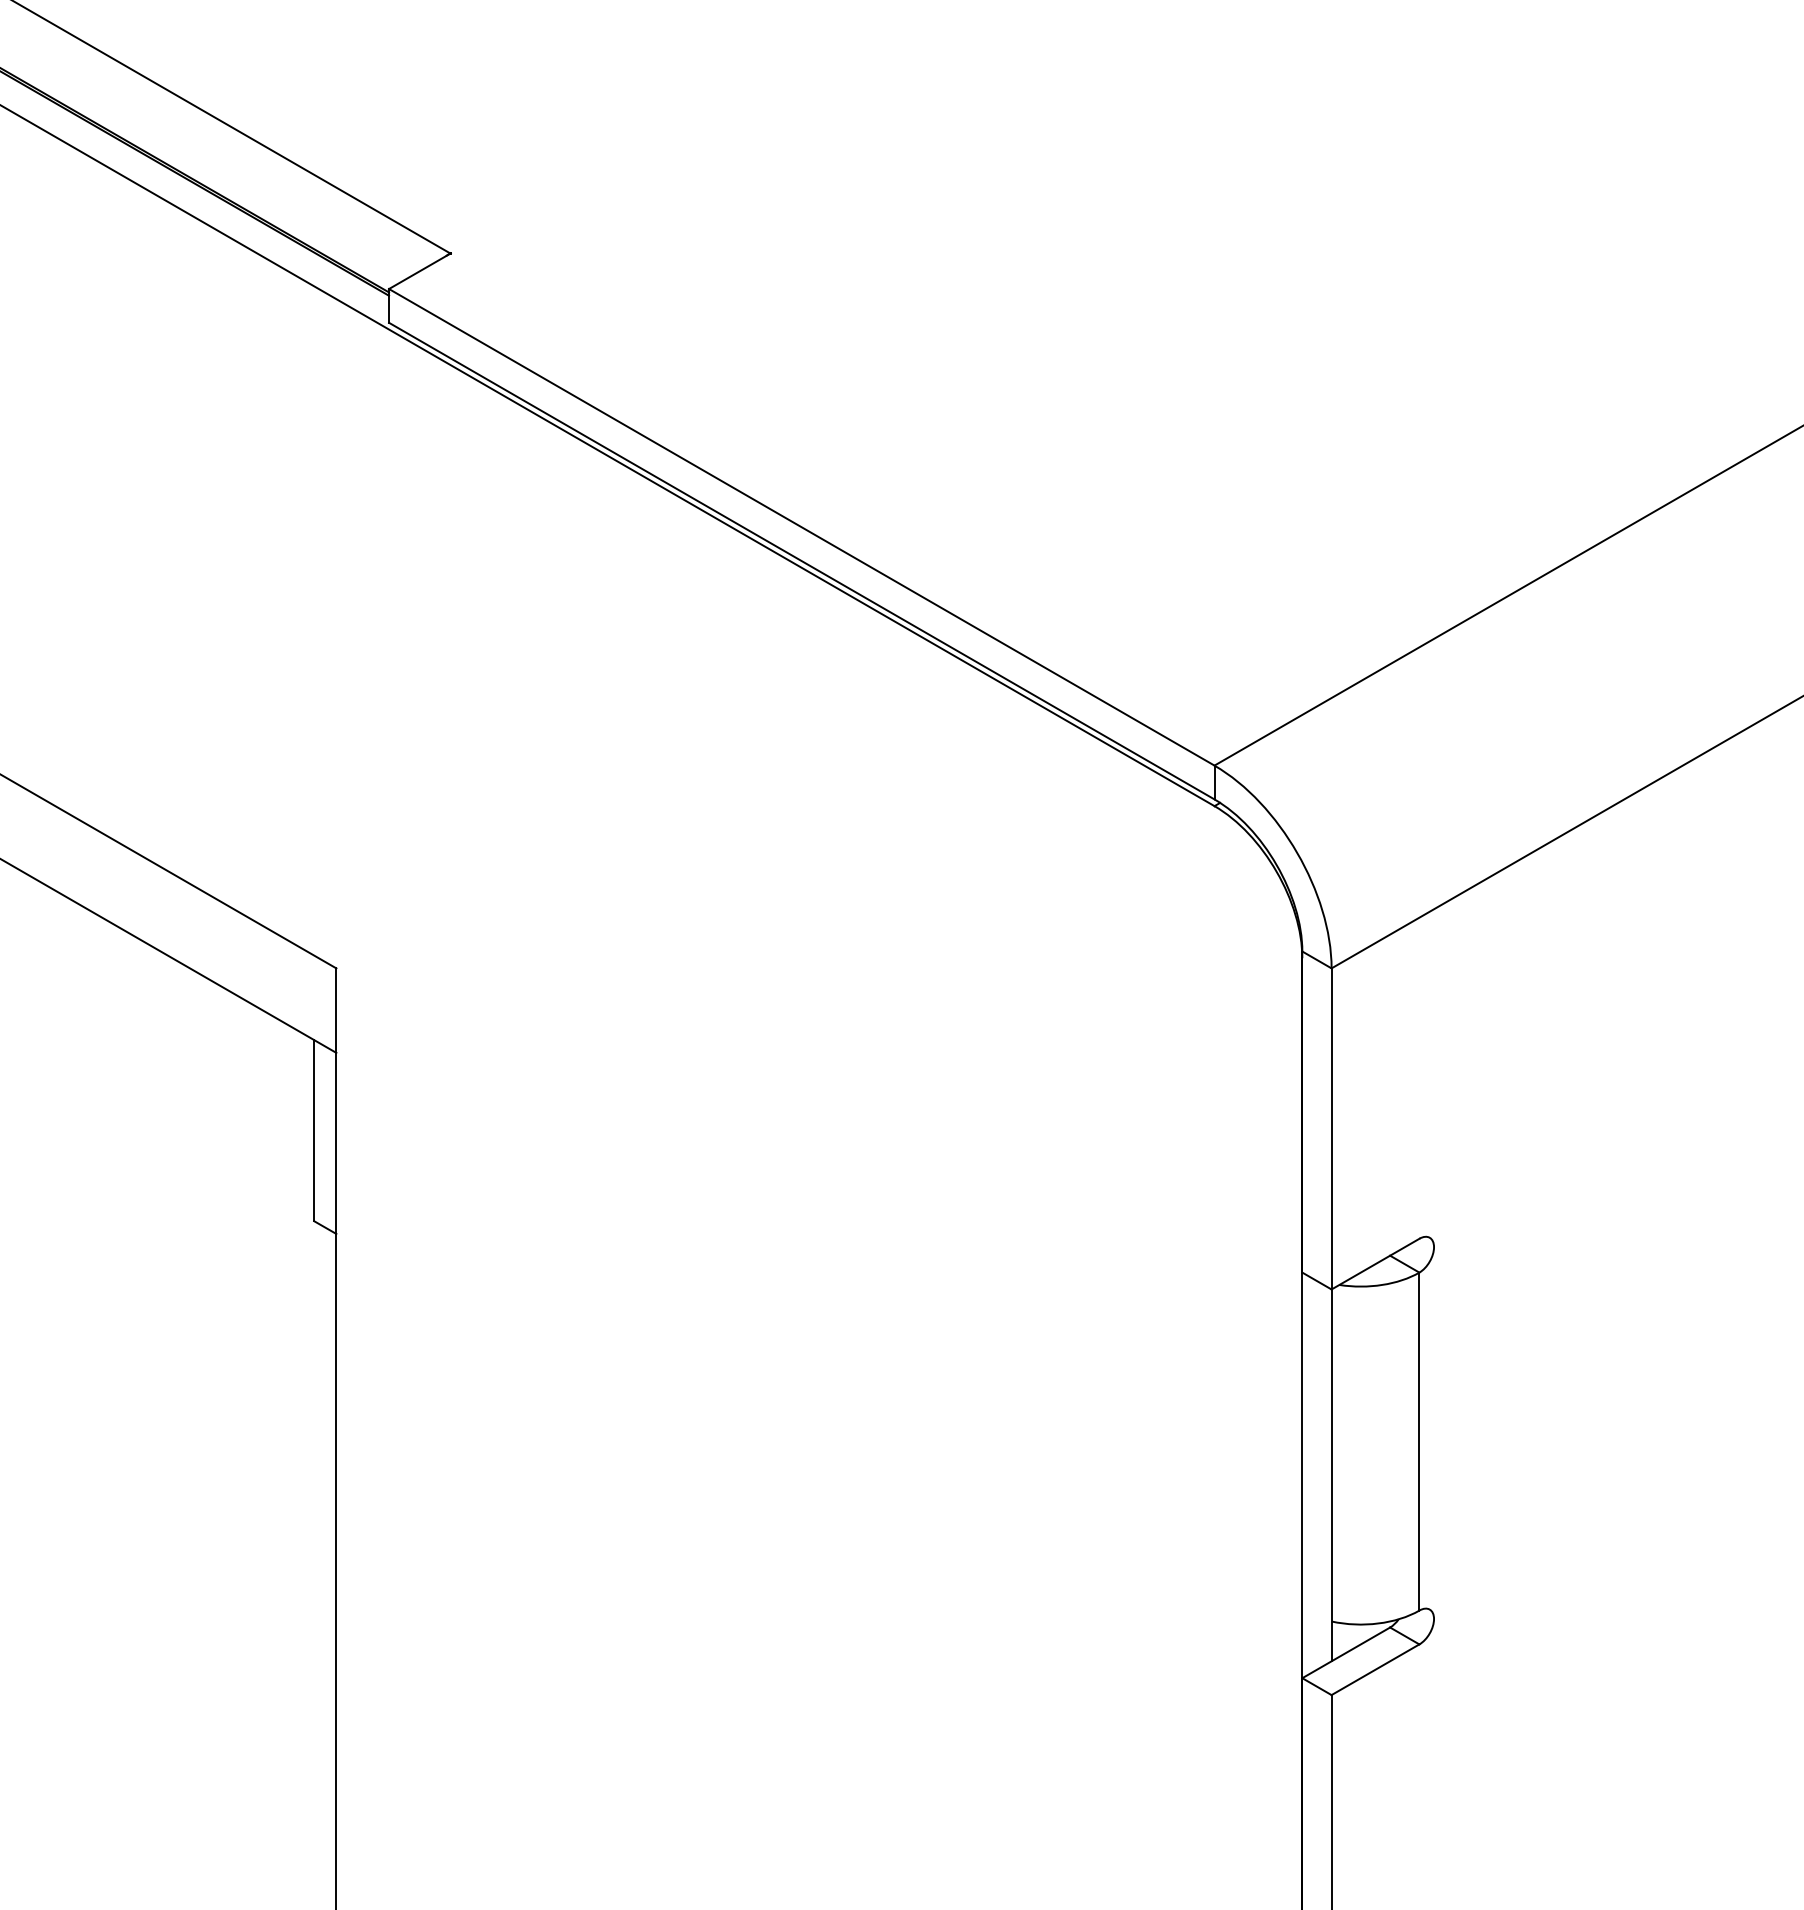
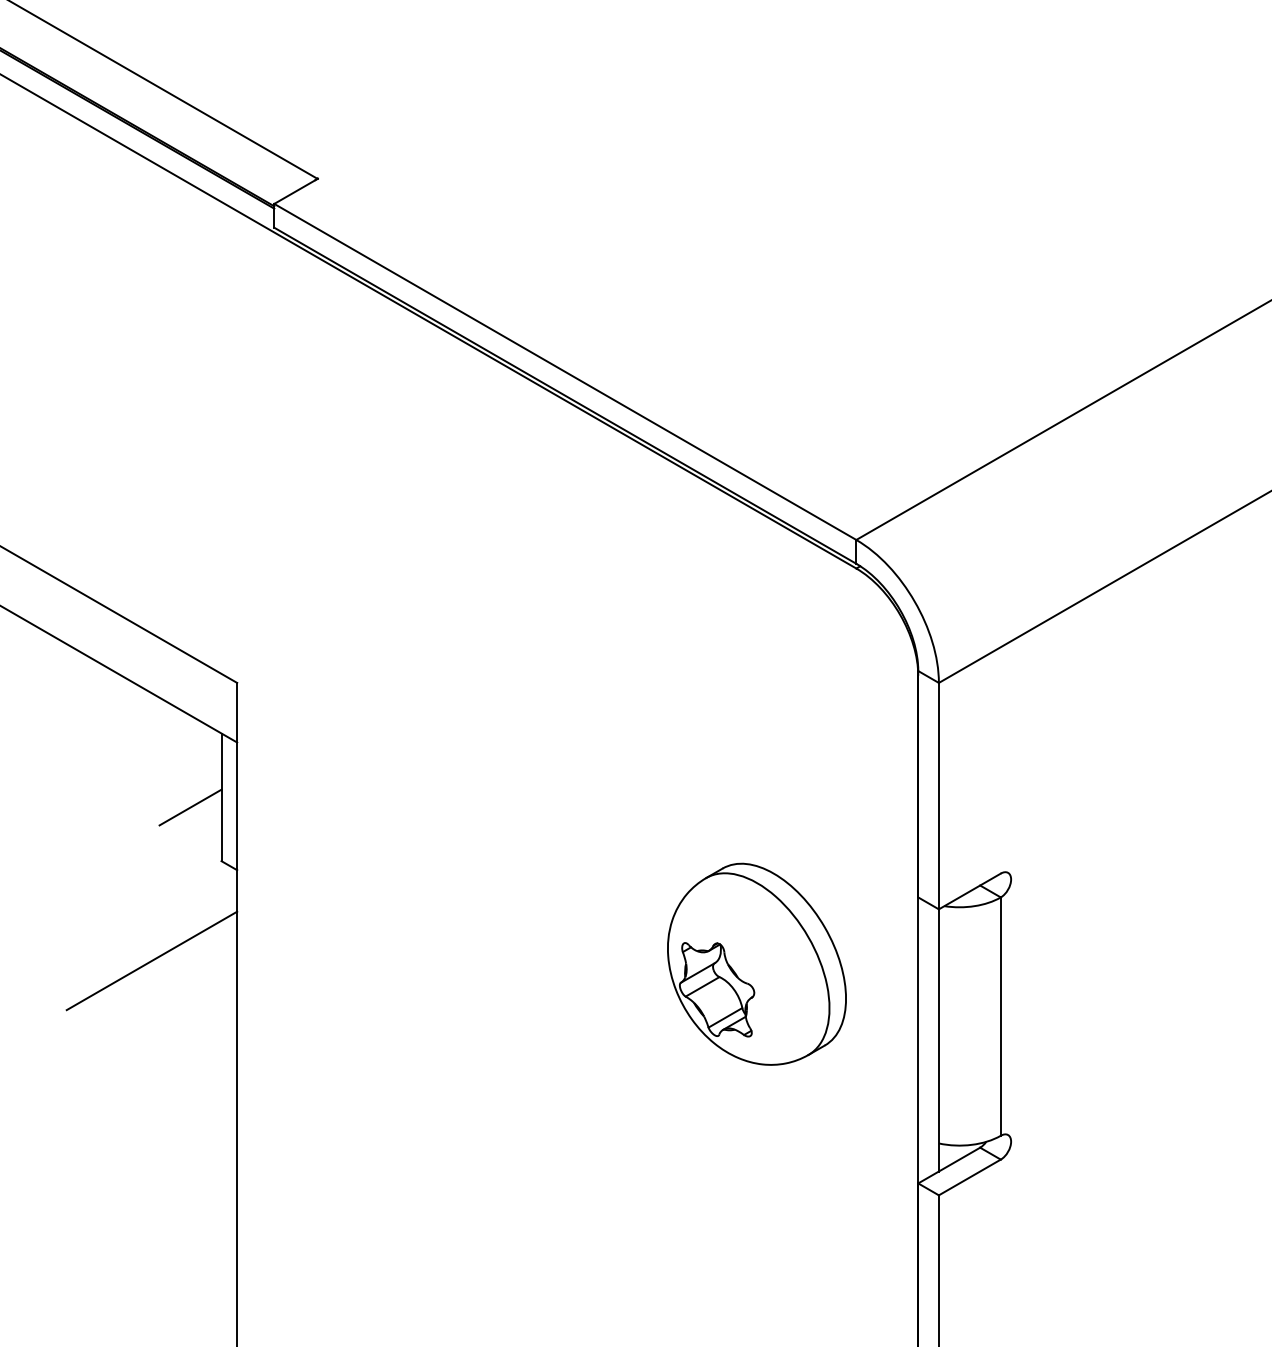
line: (270, 1144) -> (190, 807), added
line: (215, 1362) -> (151, 960), added
part: (1073, 1366) -> (756, 963), added

